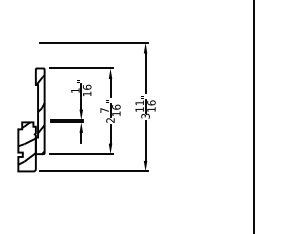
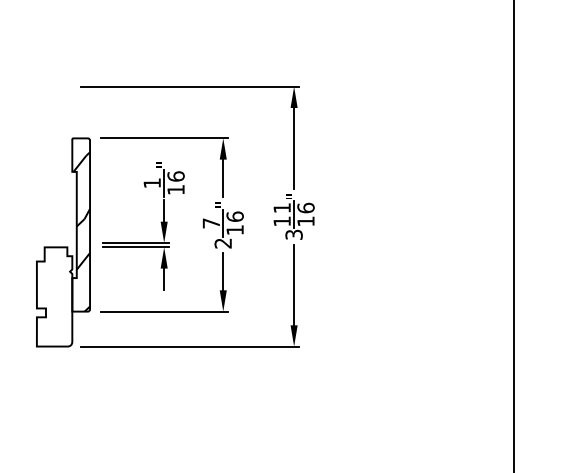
hatch: (26, 143) -> (53, 290), removed

